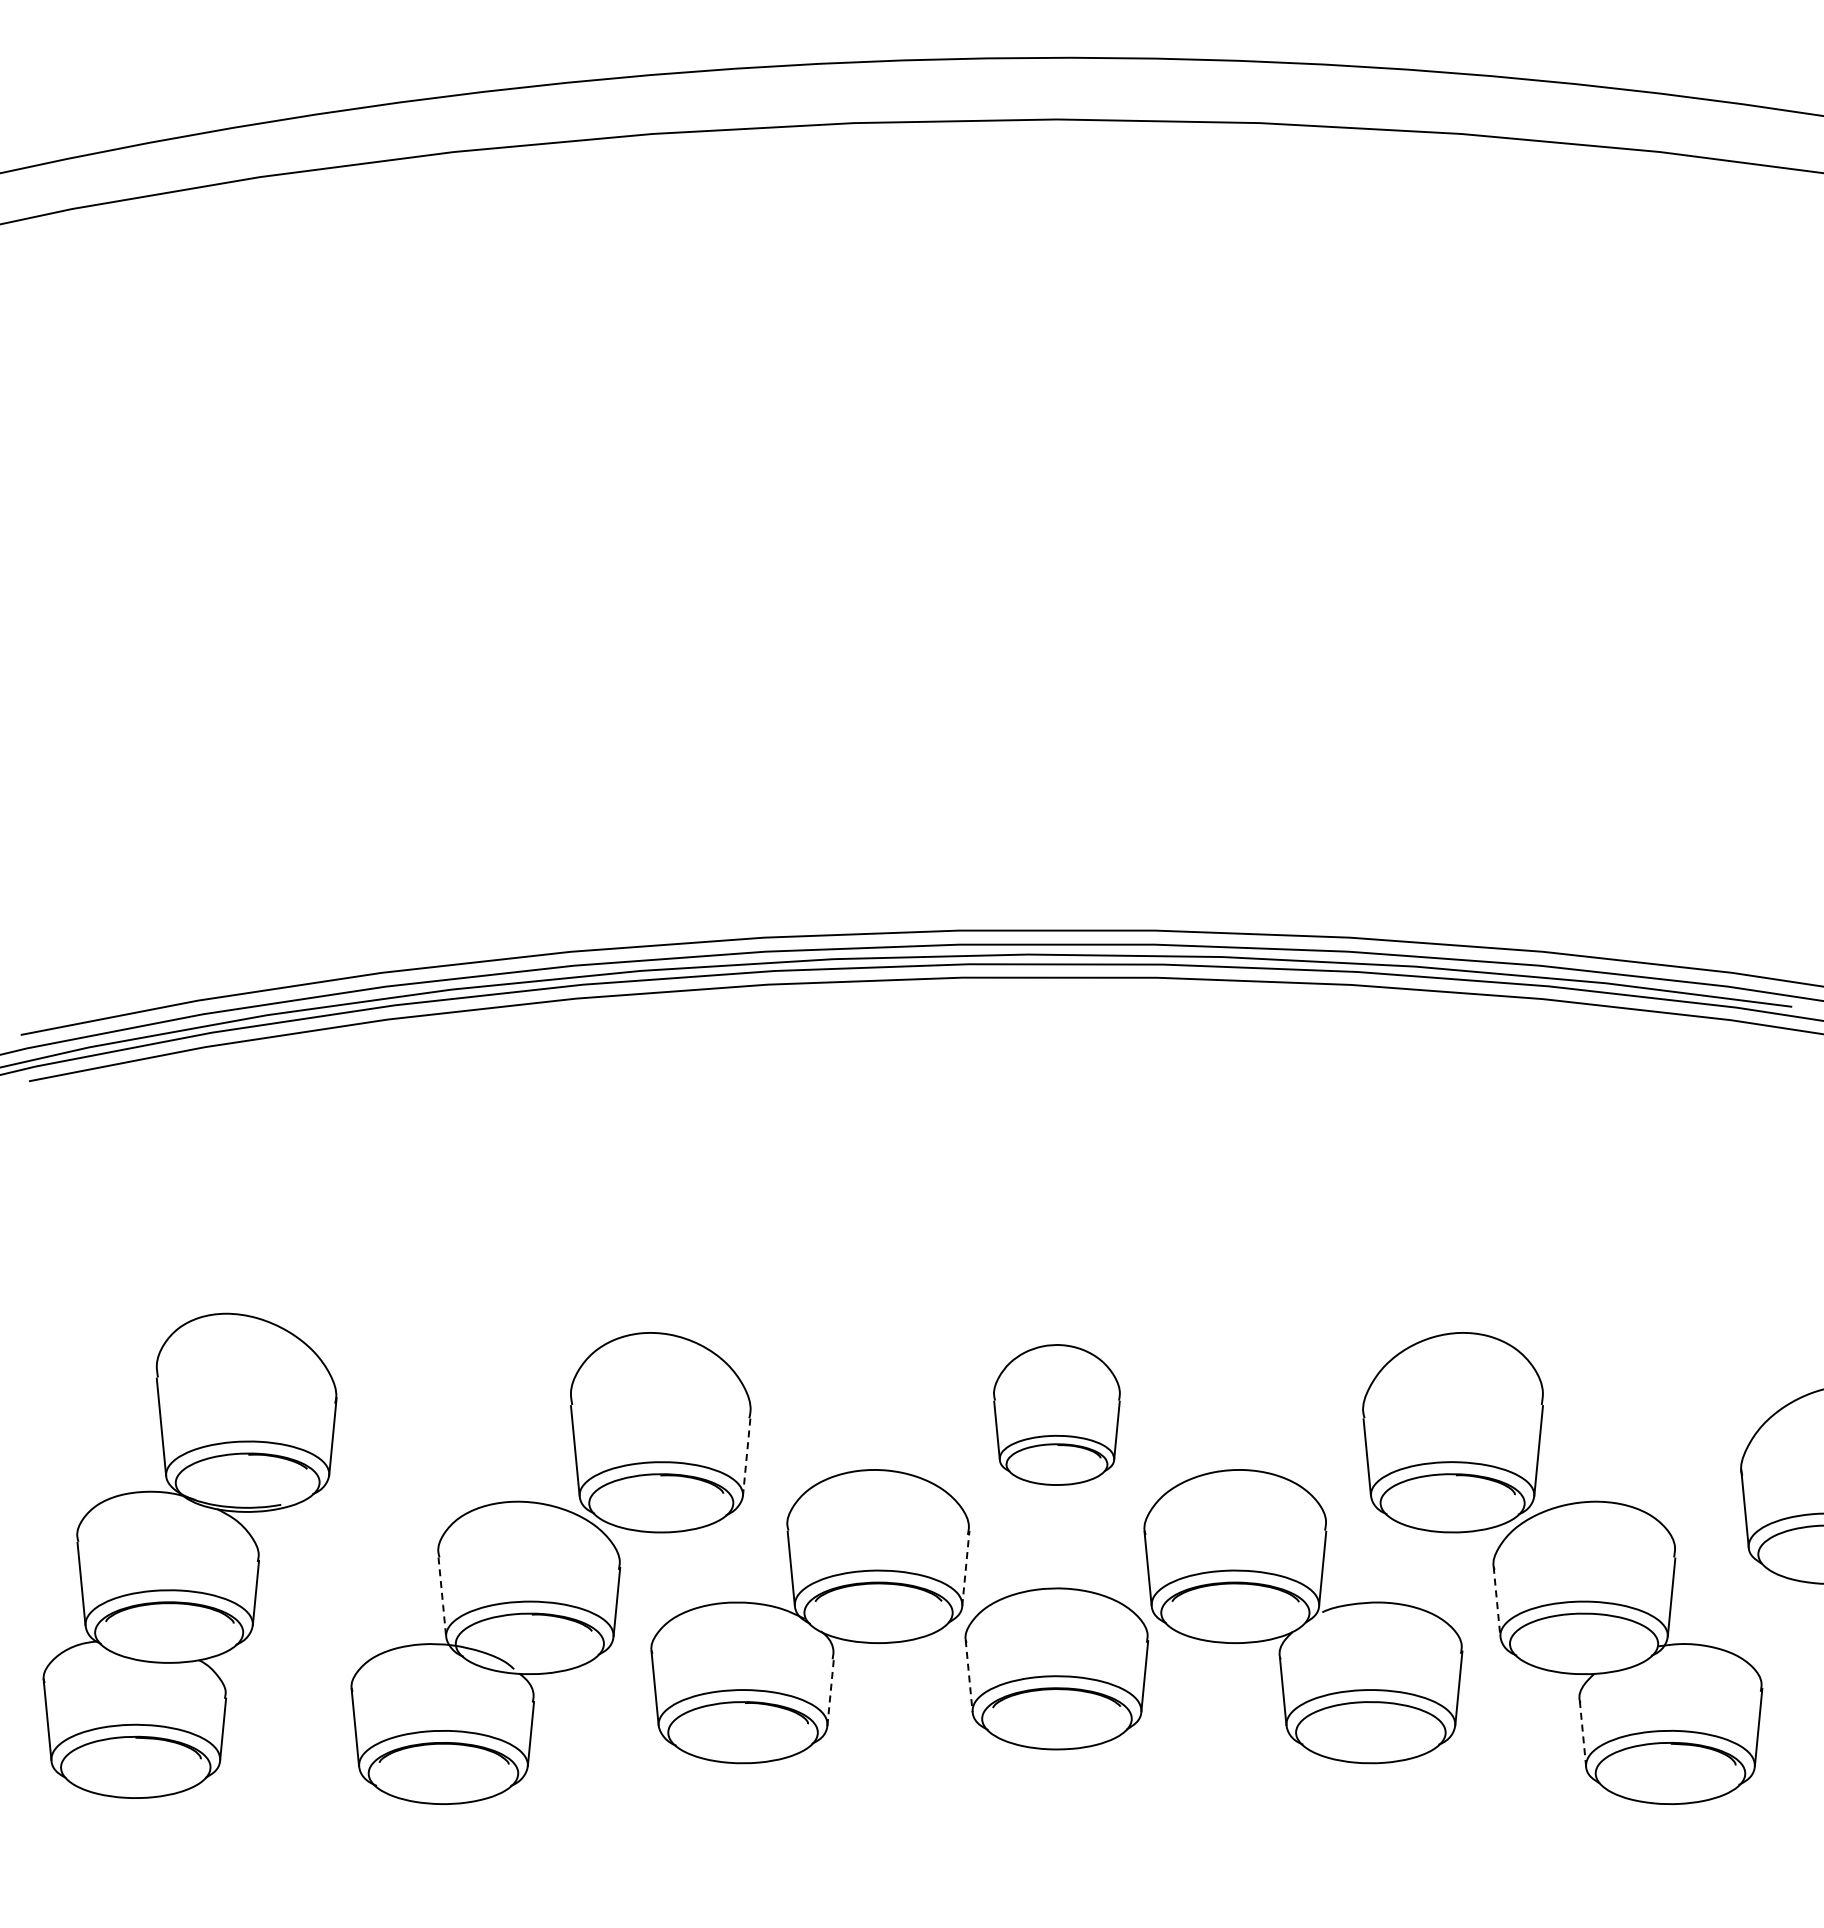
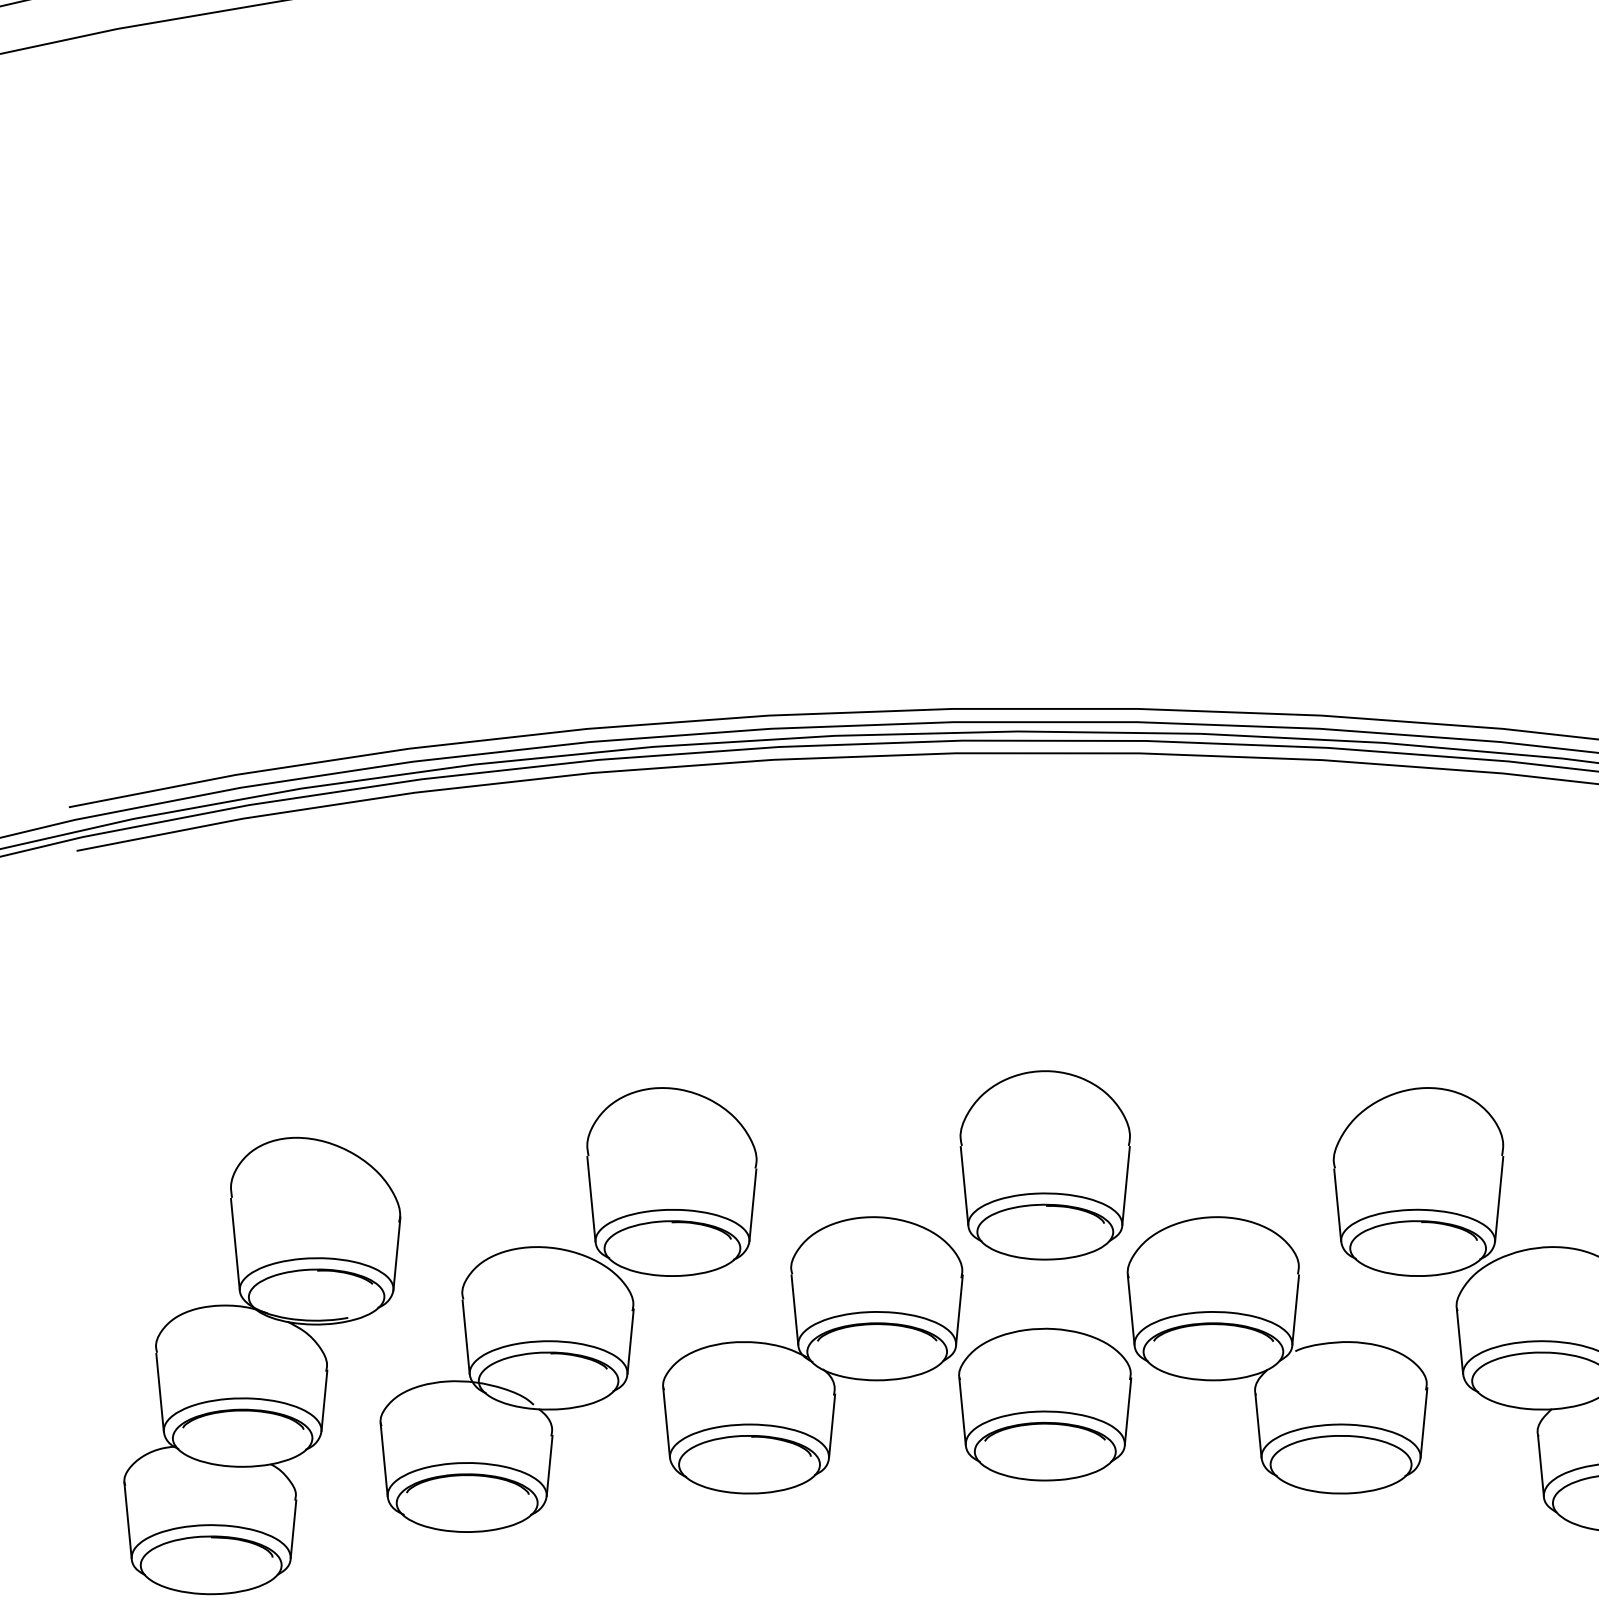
part: (1056, 1414) -> (1044, 1164), size x1.43
line: (746, 1458) -> (752, 1206), dashed -> solid
part: (189, 1555) -> (261, 1365), moved
line: (965, 1568) -> (959, 1310), dashed -> solid
line: (442, 1597) -> (466, 1337), dashed -> solid
line: (1497, 1603) -> (1460, 1342), dashed -> solid
line: (969, 1676) -> (962, 1411), dashed -> solid
line: (830, 1691) -> (831, 1425), dashed -> solid
line: (1583, 1734) -> (1541, 1466), dashed -> solid

